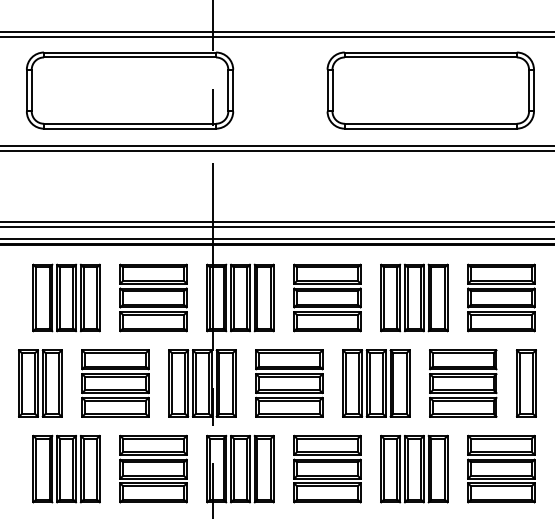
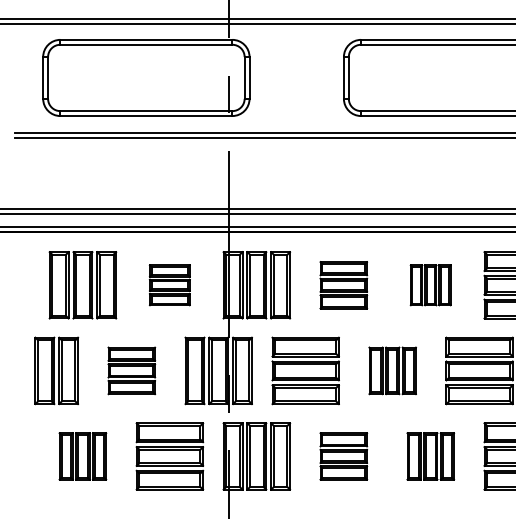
part: (153, 297) -> (169, 284), size x0.6
part: (327, 297) -> (343, 284), size x0.7
part: (414, 297) -> (430, 284), size x0.6
part: (115, 383) -> (131, 370), size x0.7
part: (376, 383) -> (392, 370), size x0.7
part: (66, 468) -> (82, 455), size x0.7
part: (327, 468) -> (343, 455), size x0.7
part: (414, 468) -> (430, 455), size x0.7

